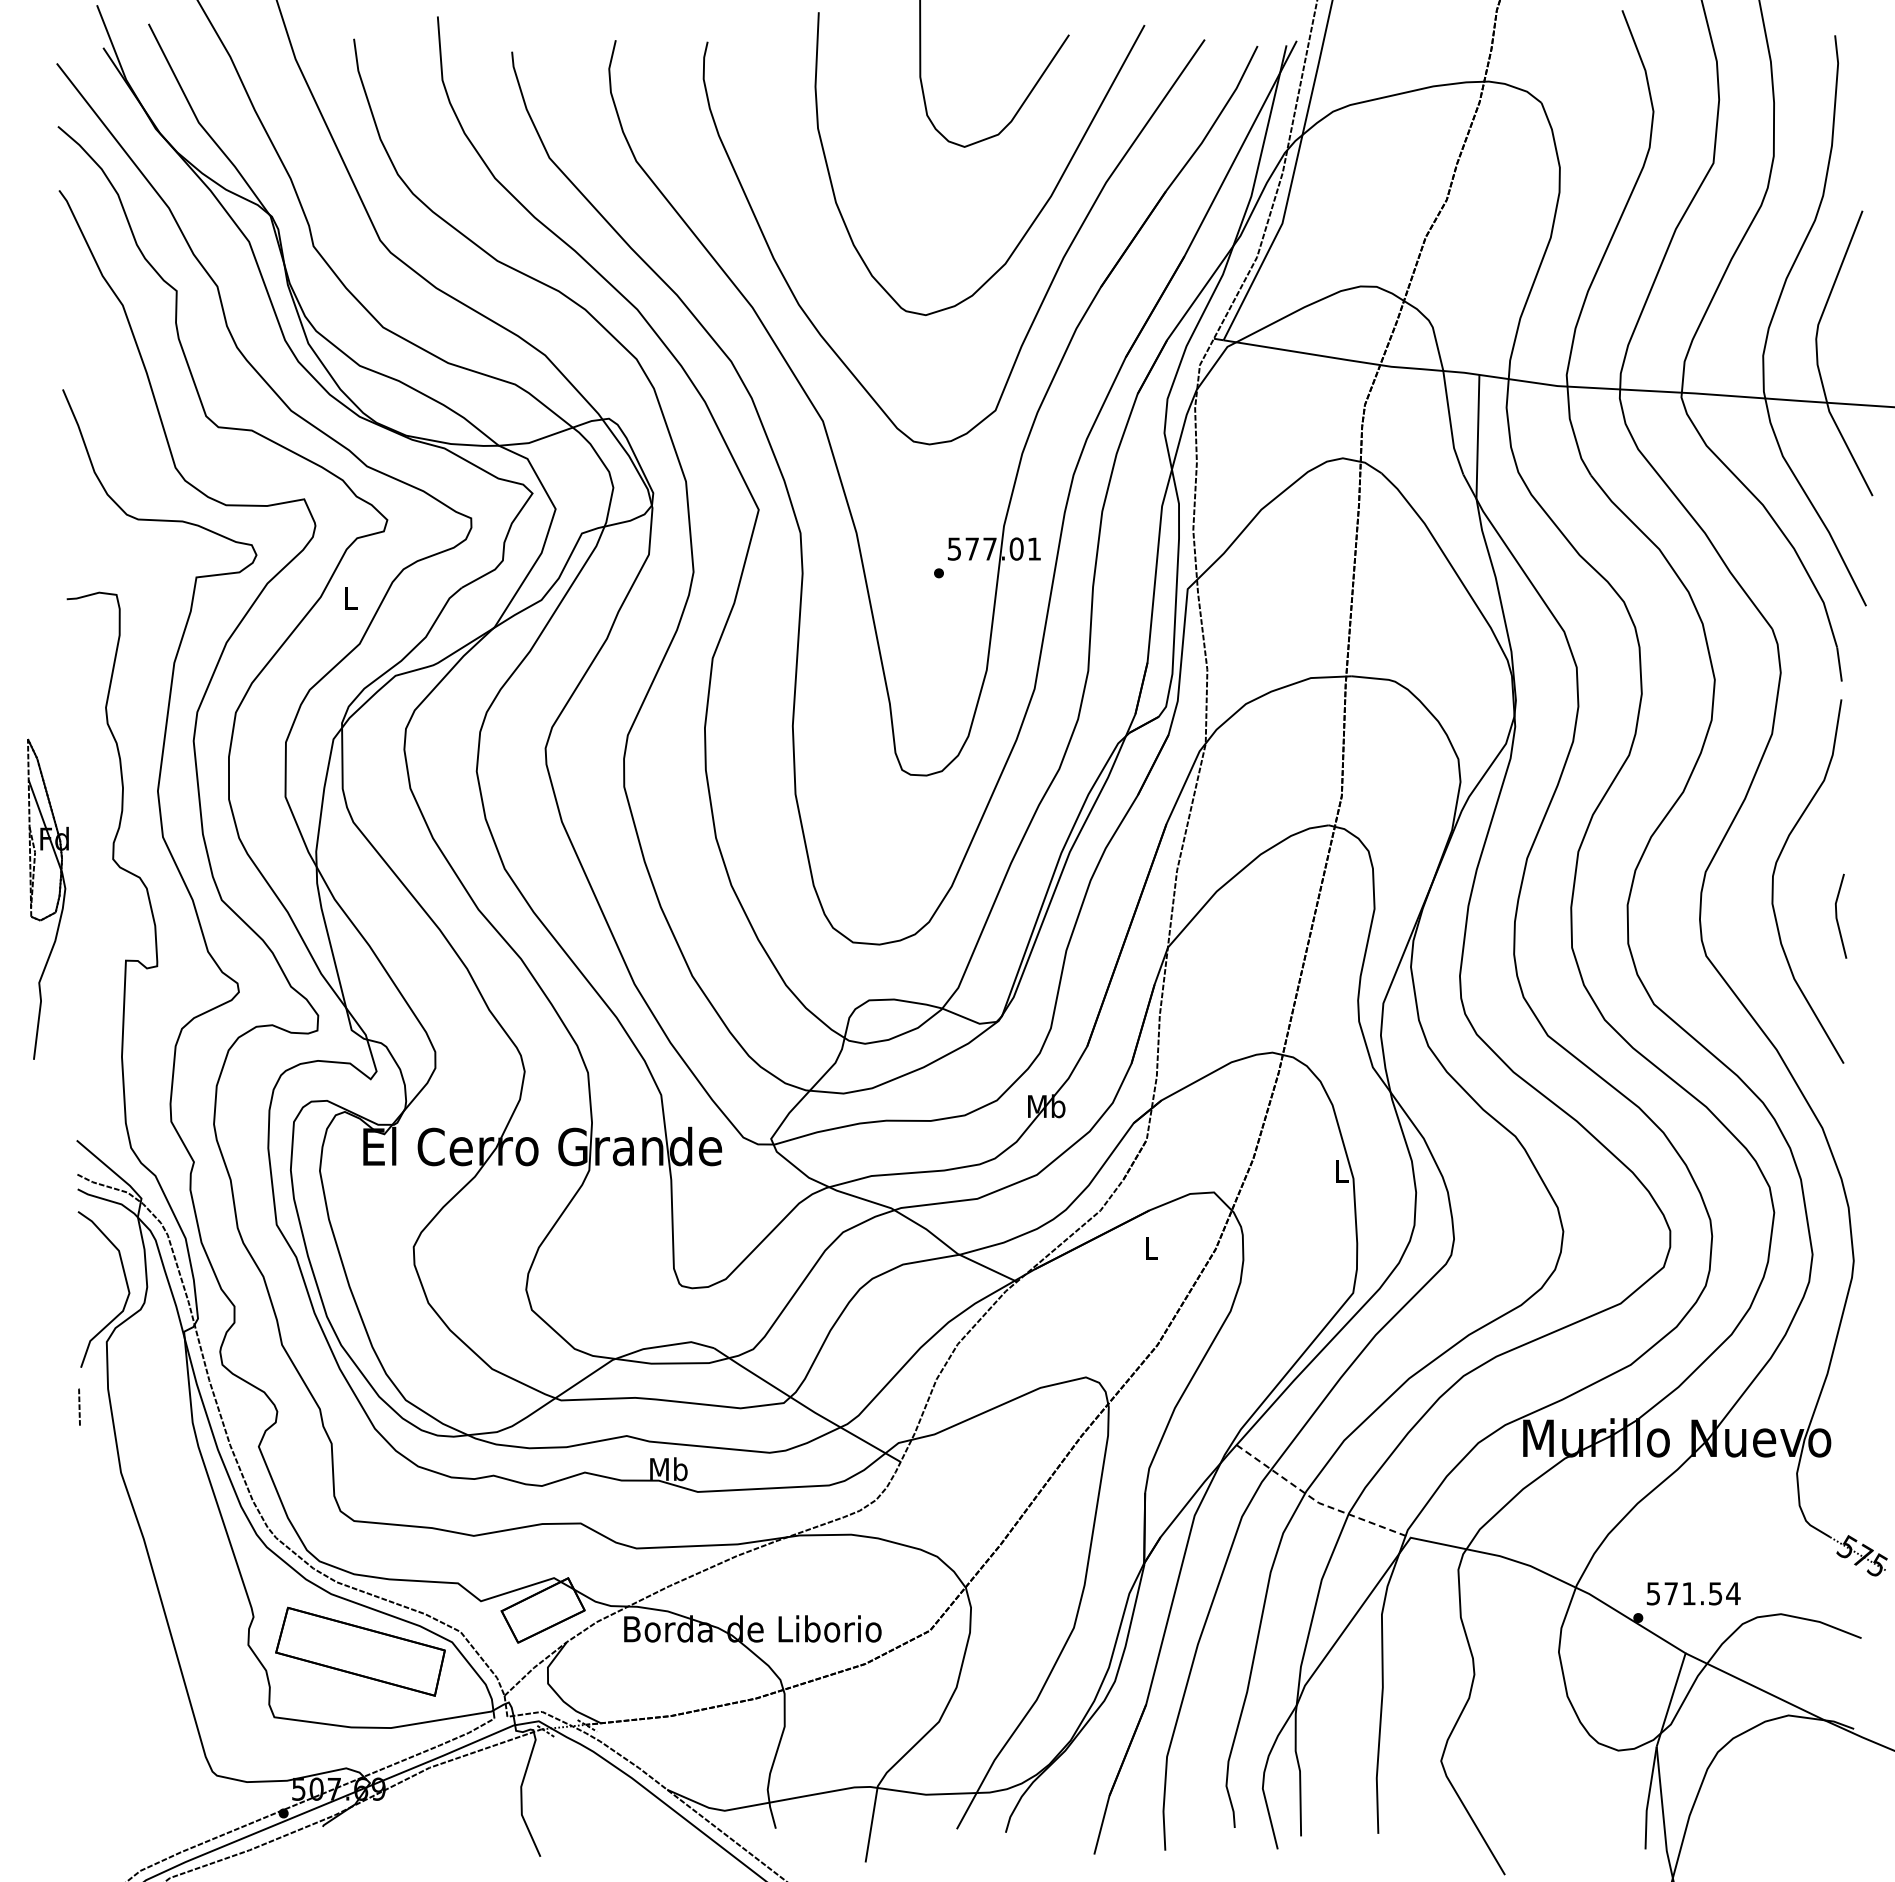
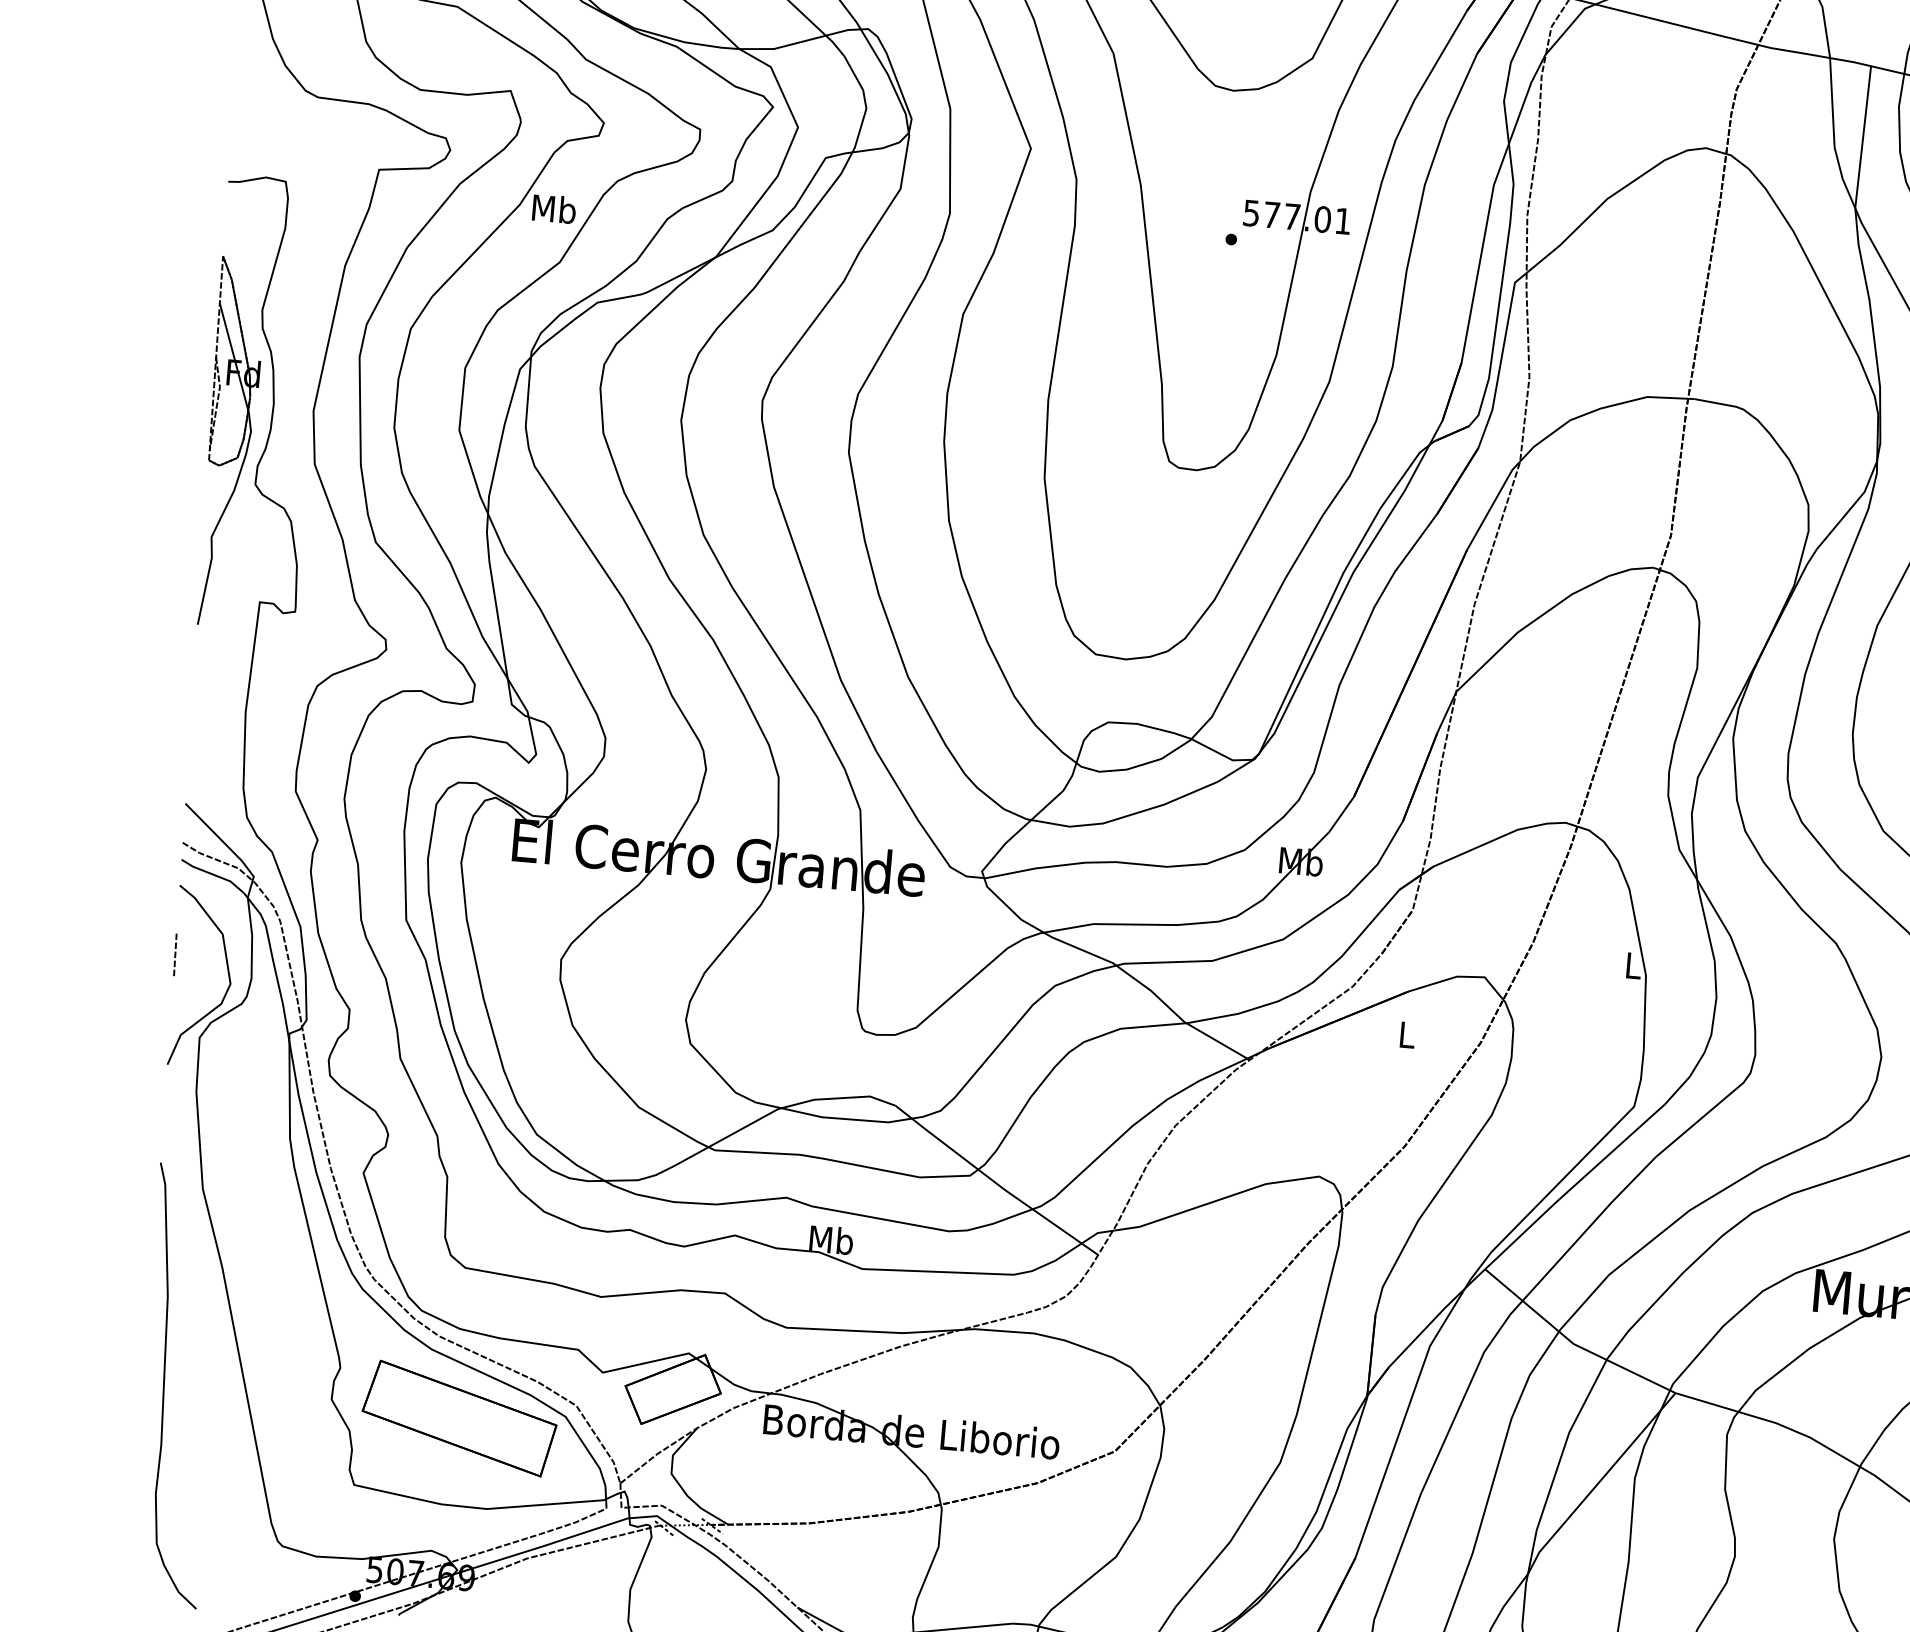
text: (350, 598) -> (553, 209), L -> Mb
part: (57, 899) -> (240, 443), moved
line: (79, 1406) -> (175, 954), moved
line: (1318, 1503) -> (1573, 1344), dashed -> solid
curve: (103, 1644) -> (165, 1384), added

